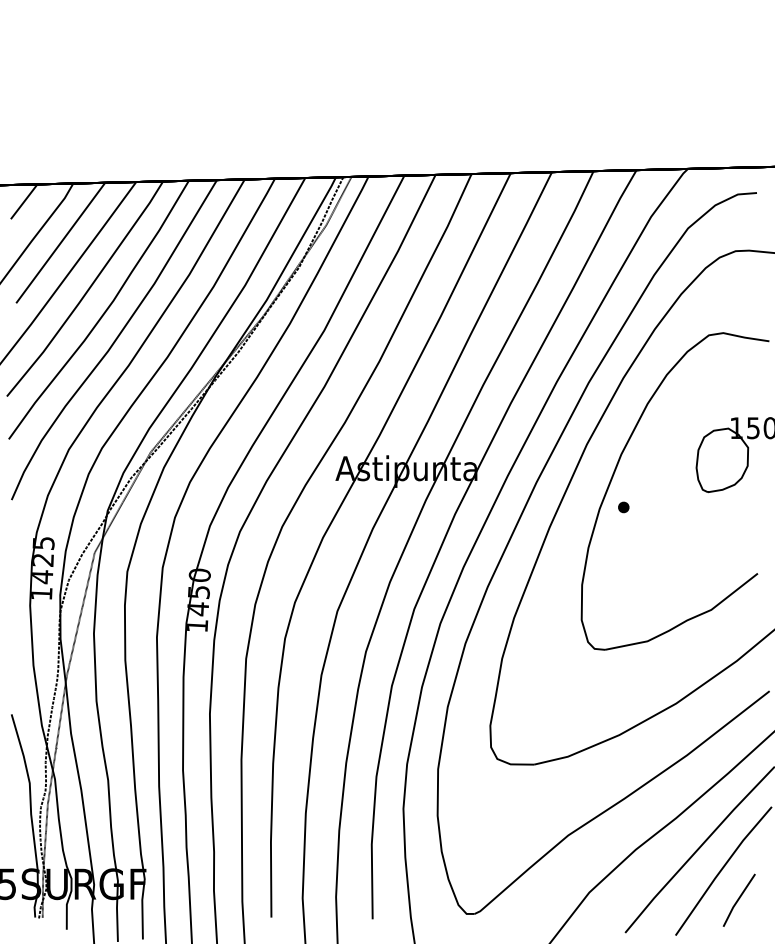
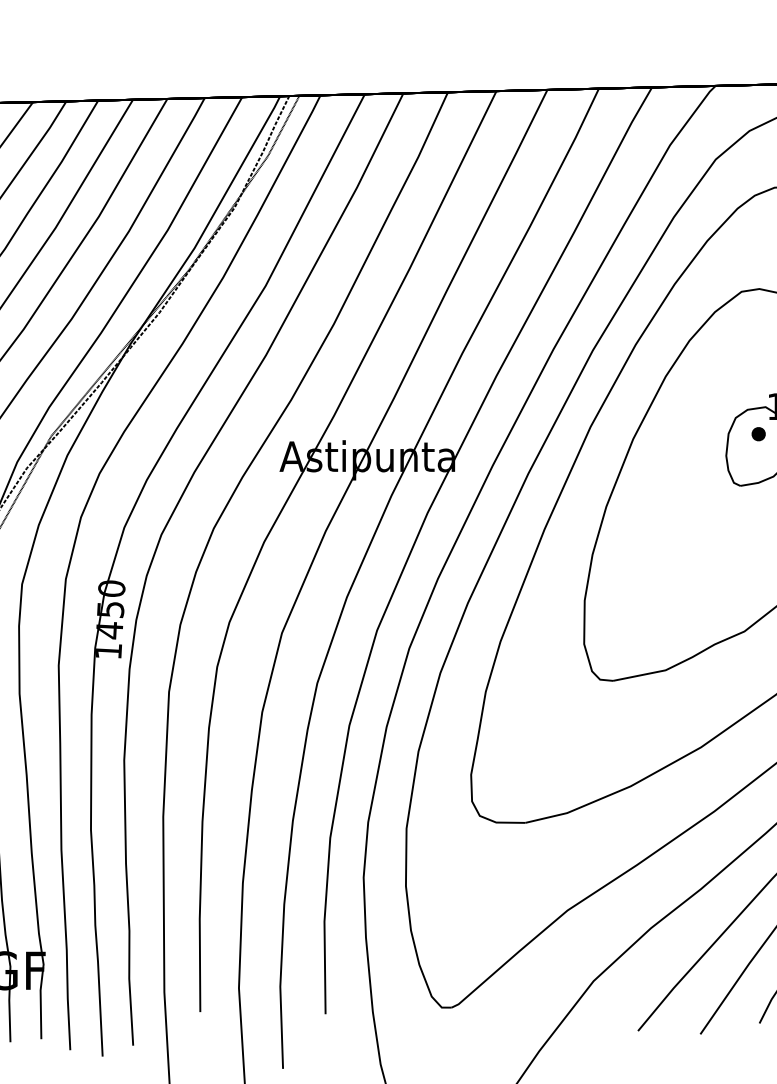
part: (623, 507) -> (758, 434), moved

